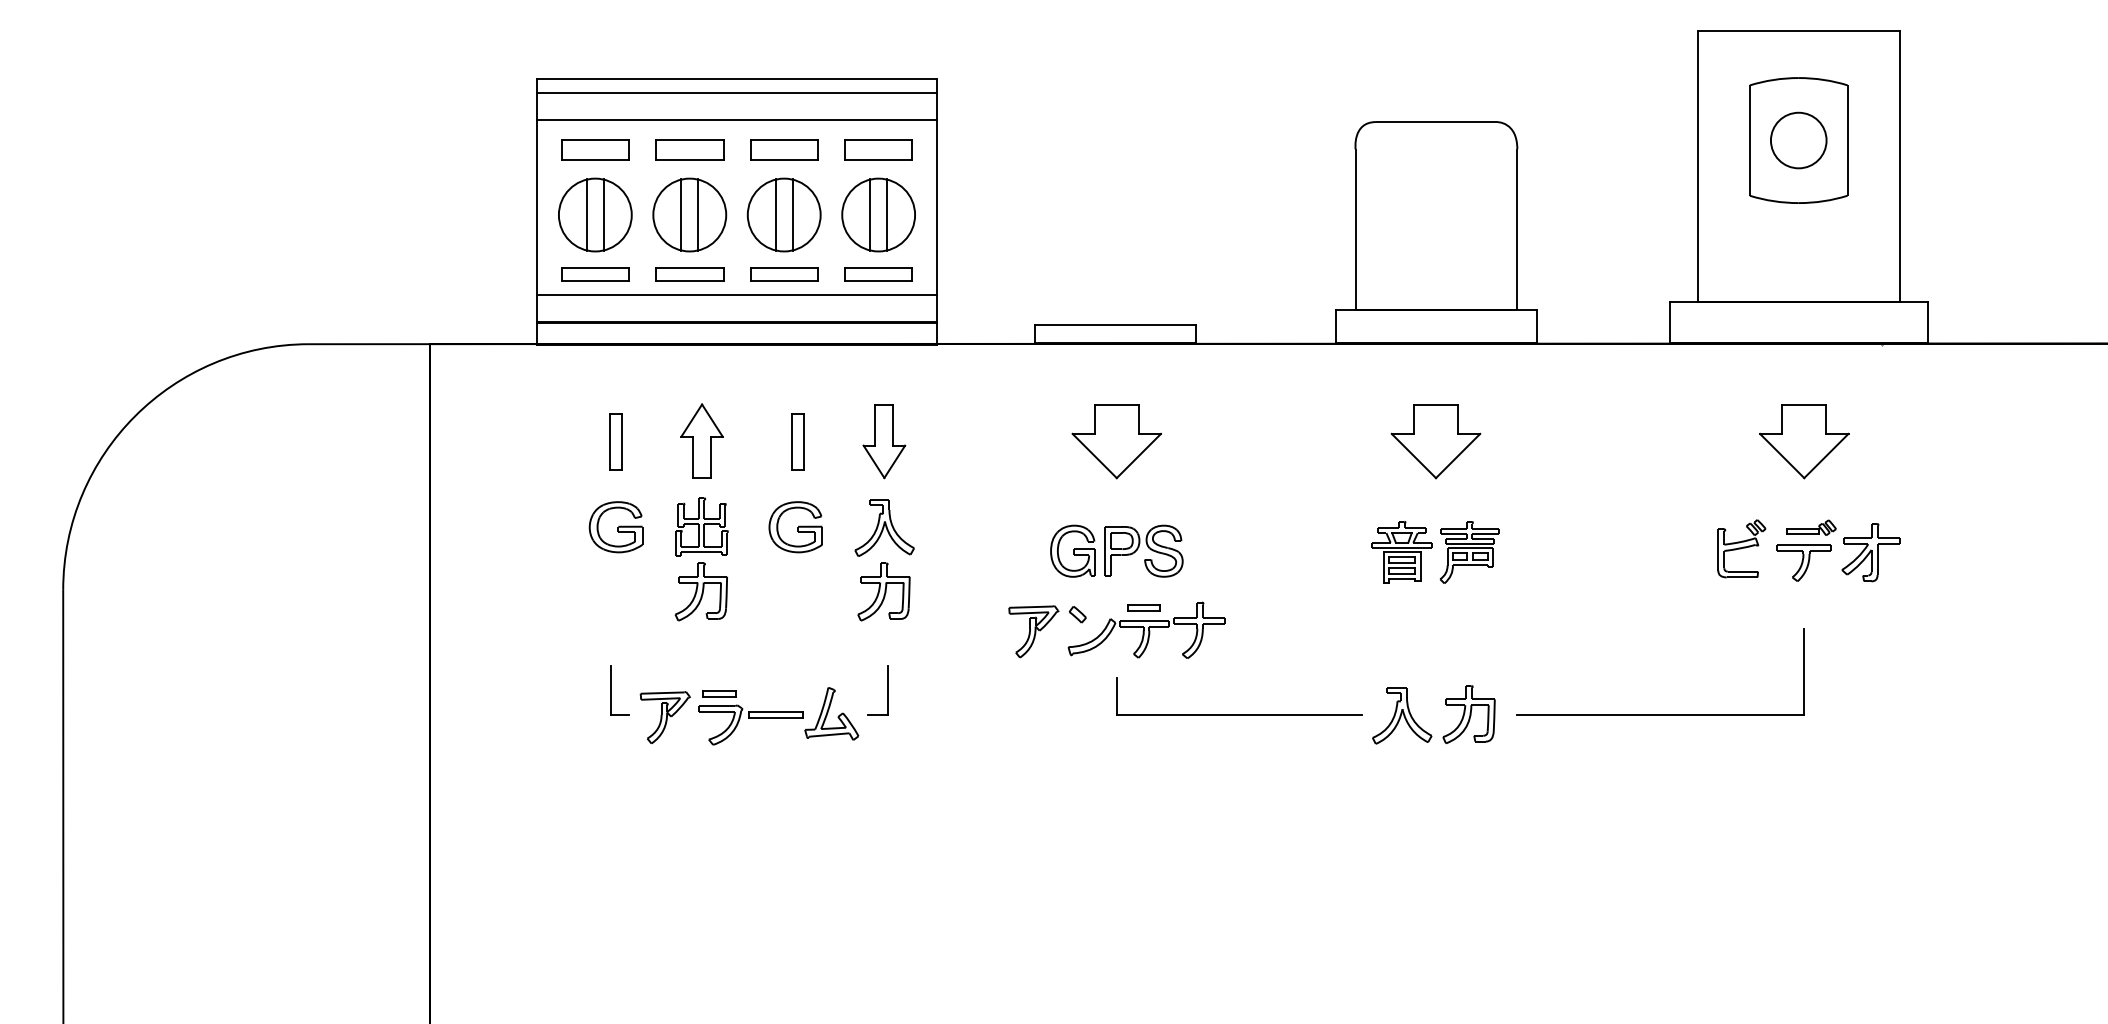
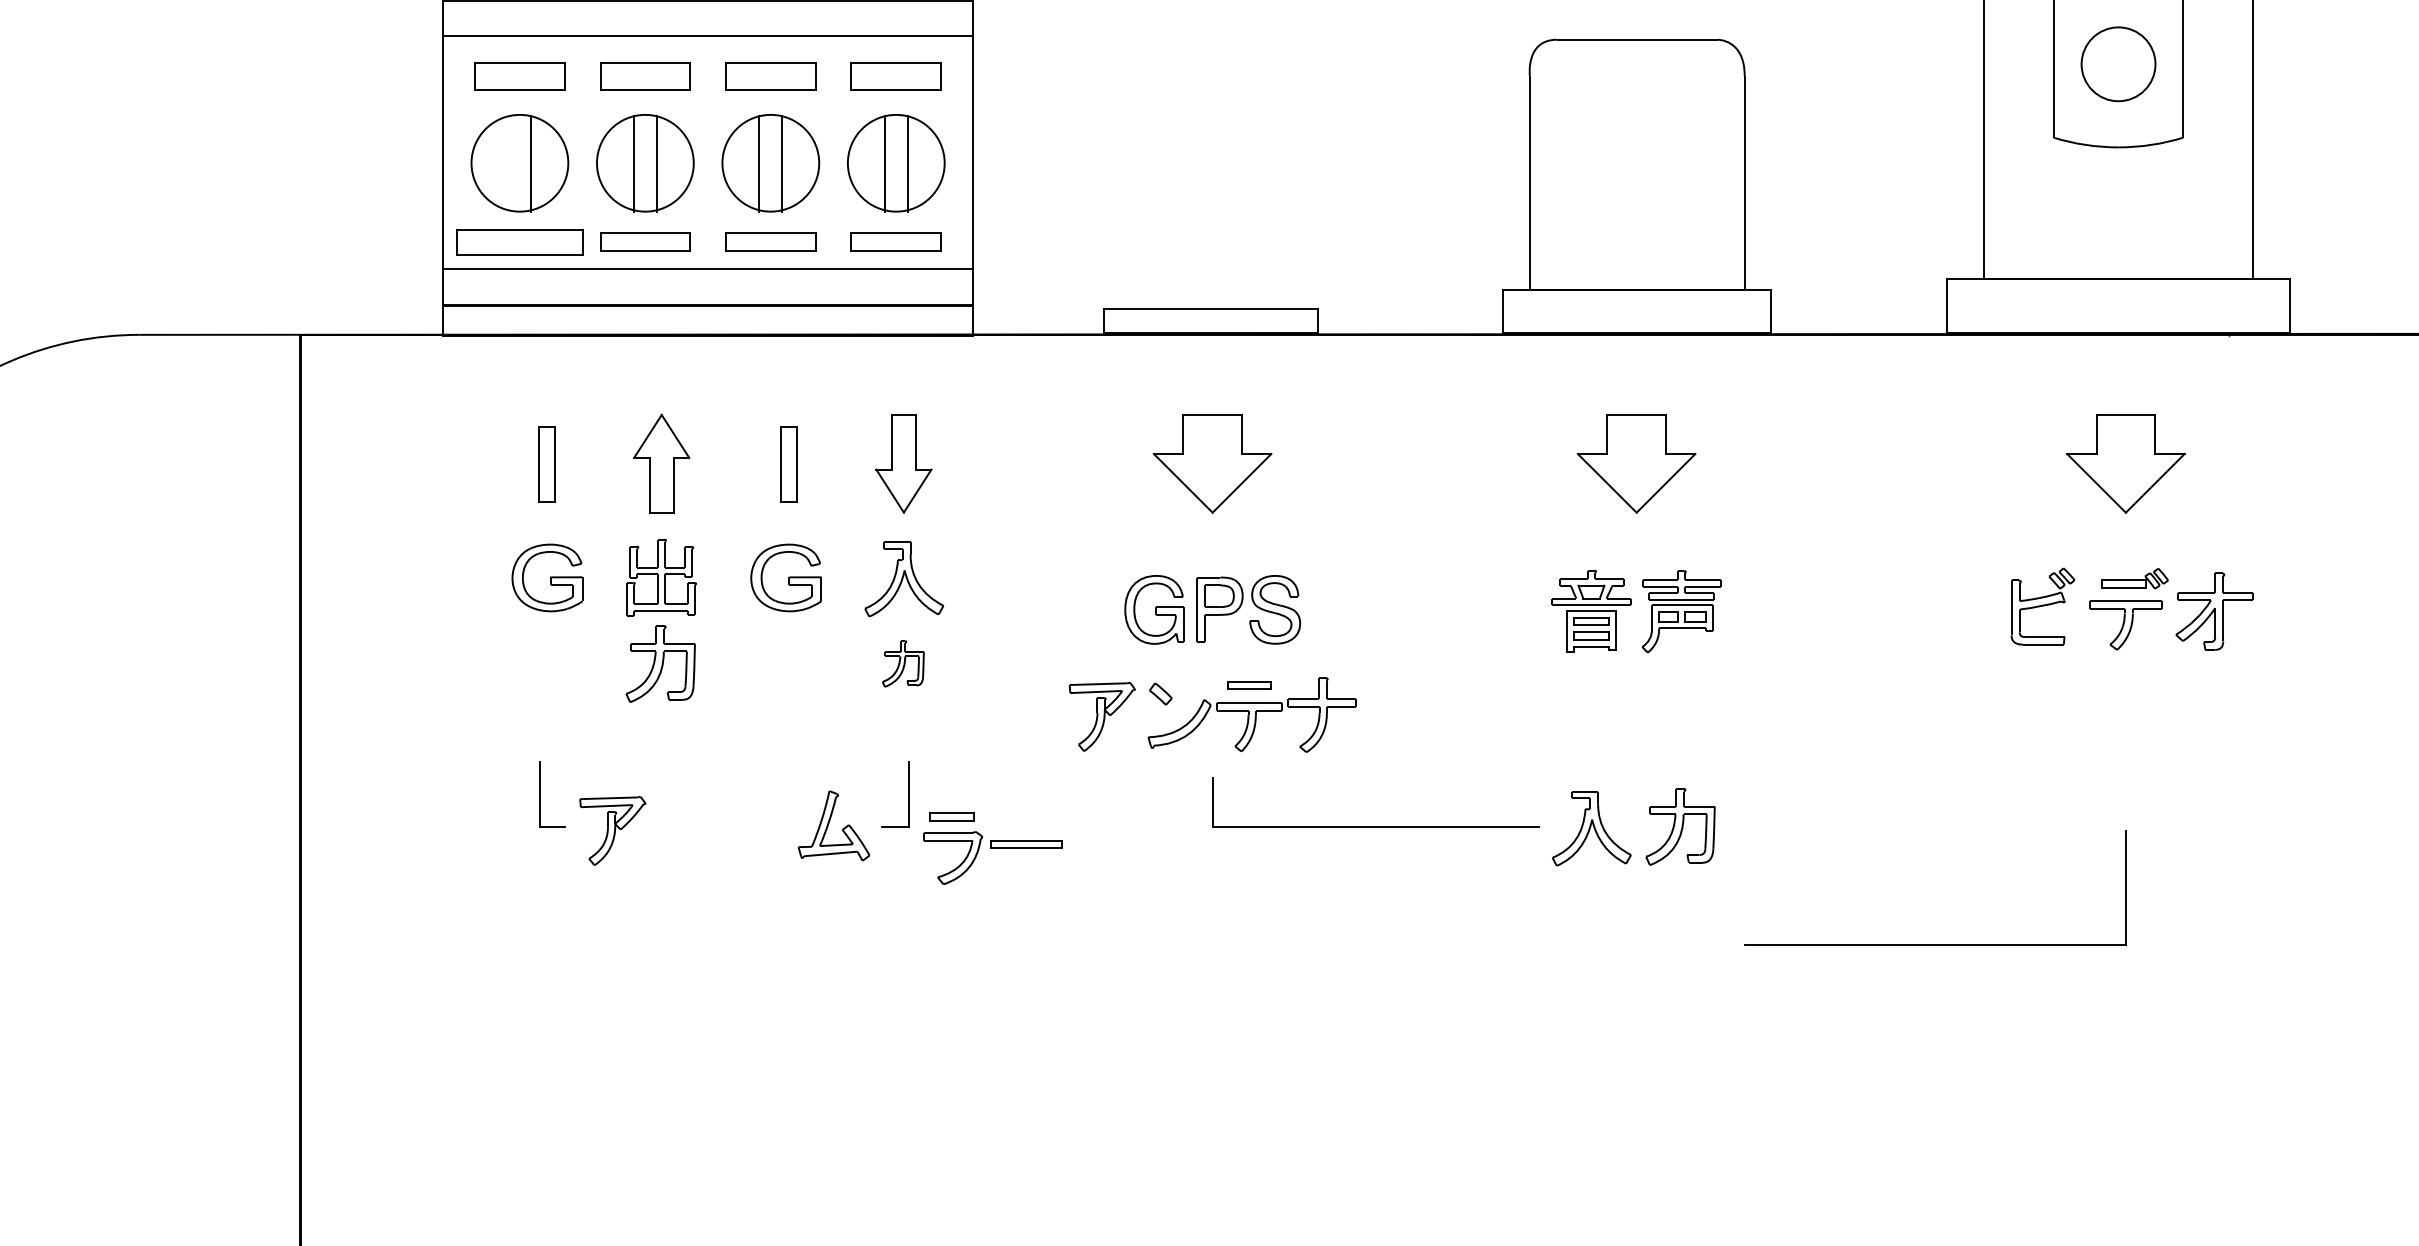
line: (586, 215) -> (508, 163), removed
part: (595, 274) -> (520, 242), size x1.4
part: (883, 591) -> (902, 663), size x0.6
part: (1660, 714) -> (1934, 944), moved
part: (750, 717) -> (993, 847), moved

